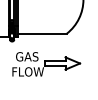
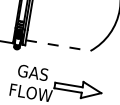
line: (42, 33) -> (58, 45), solid -> dashed

